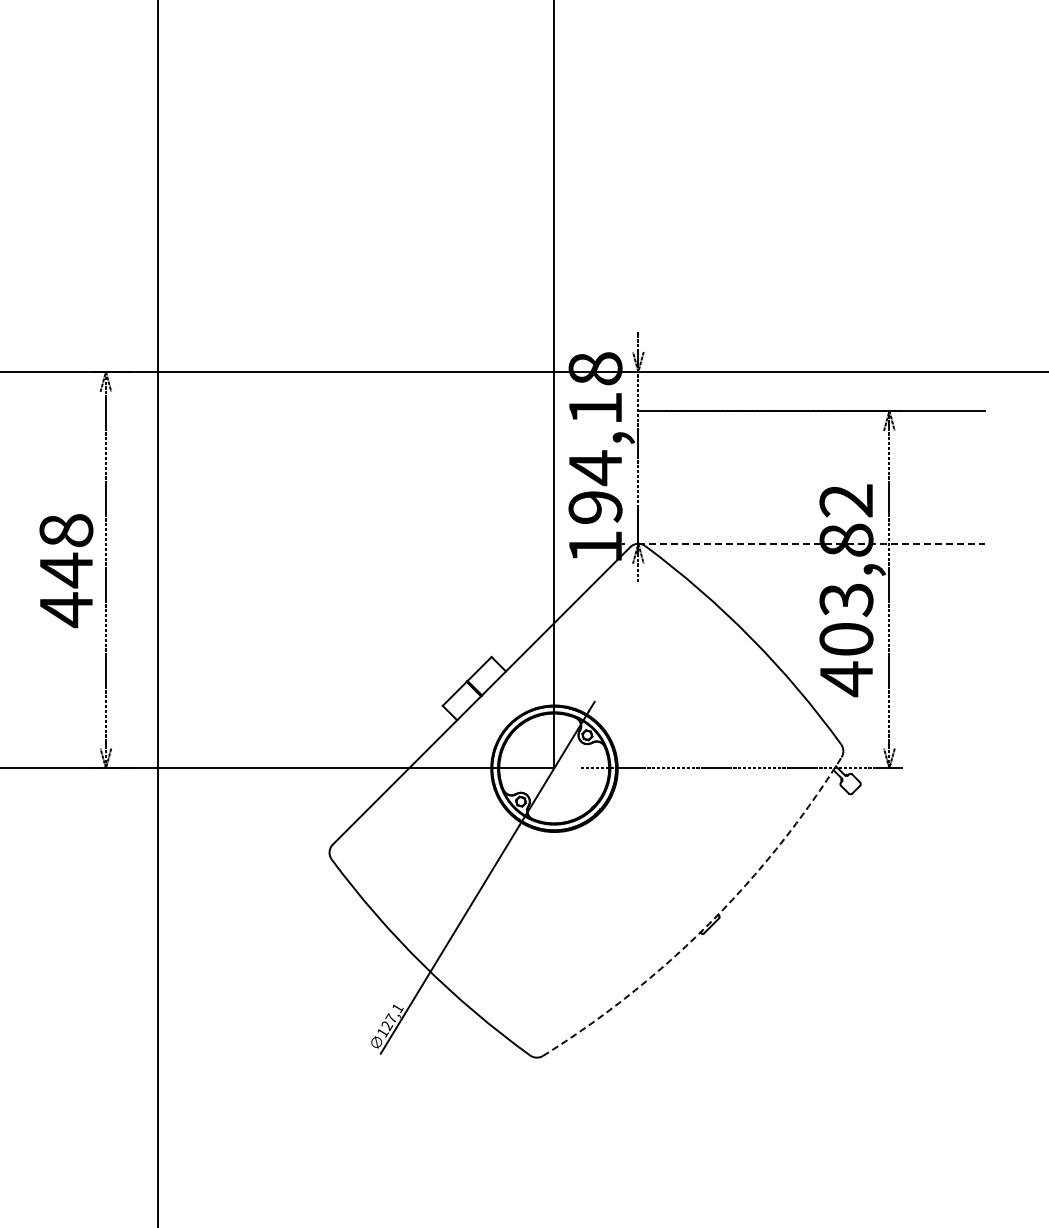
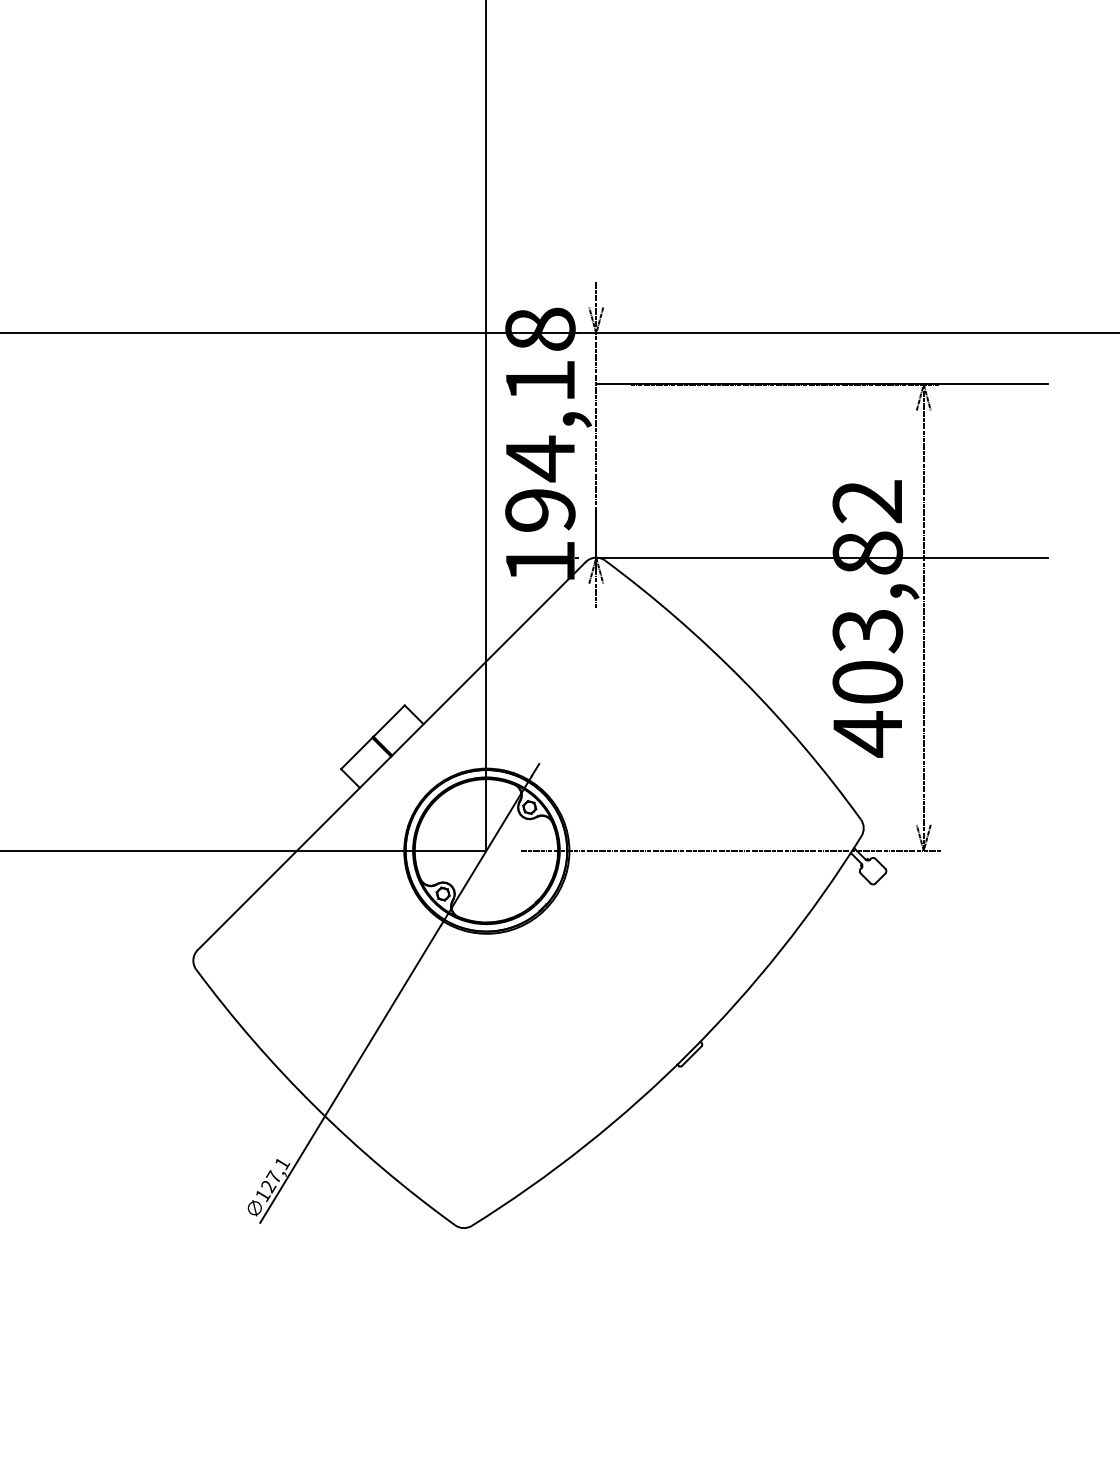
line: (812, 543) -> (823, 557), dashed -> solid
arc: (709, 923) -> (689, 1053), dashed -> solid

